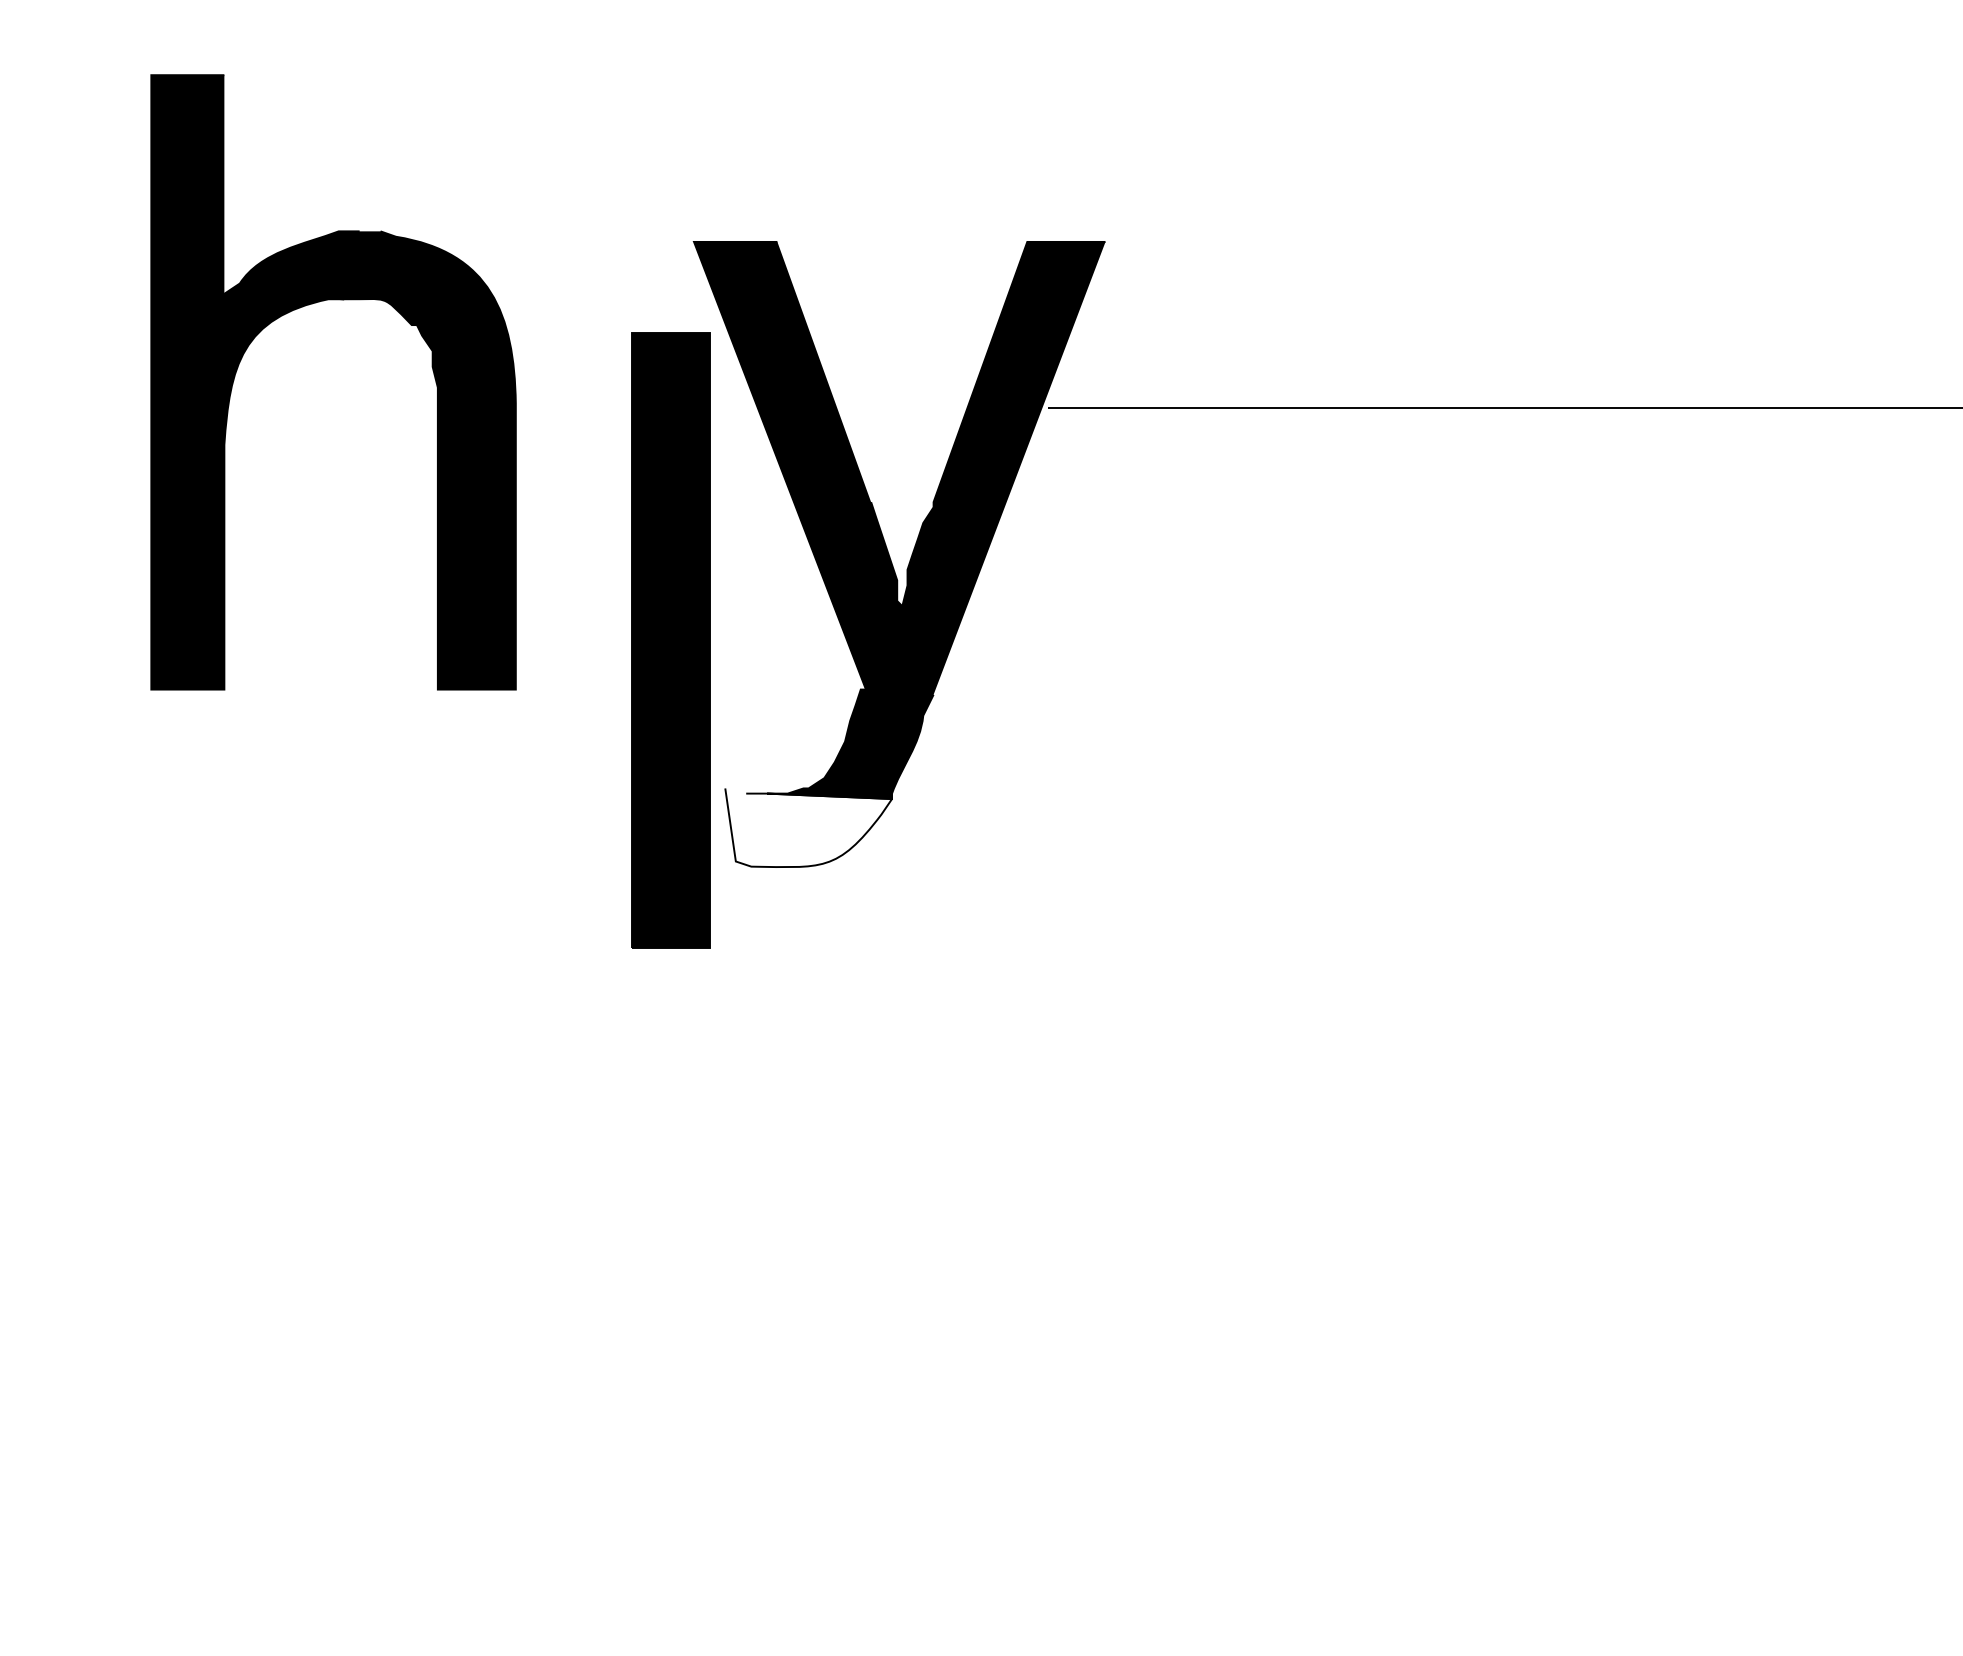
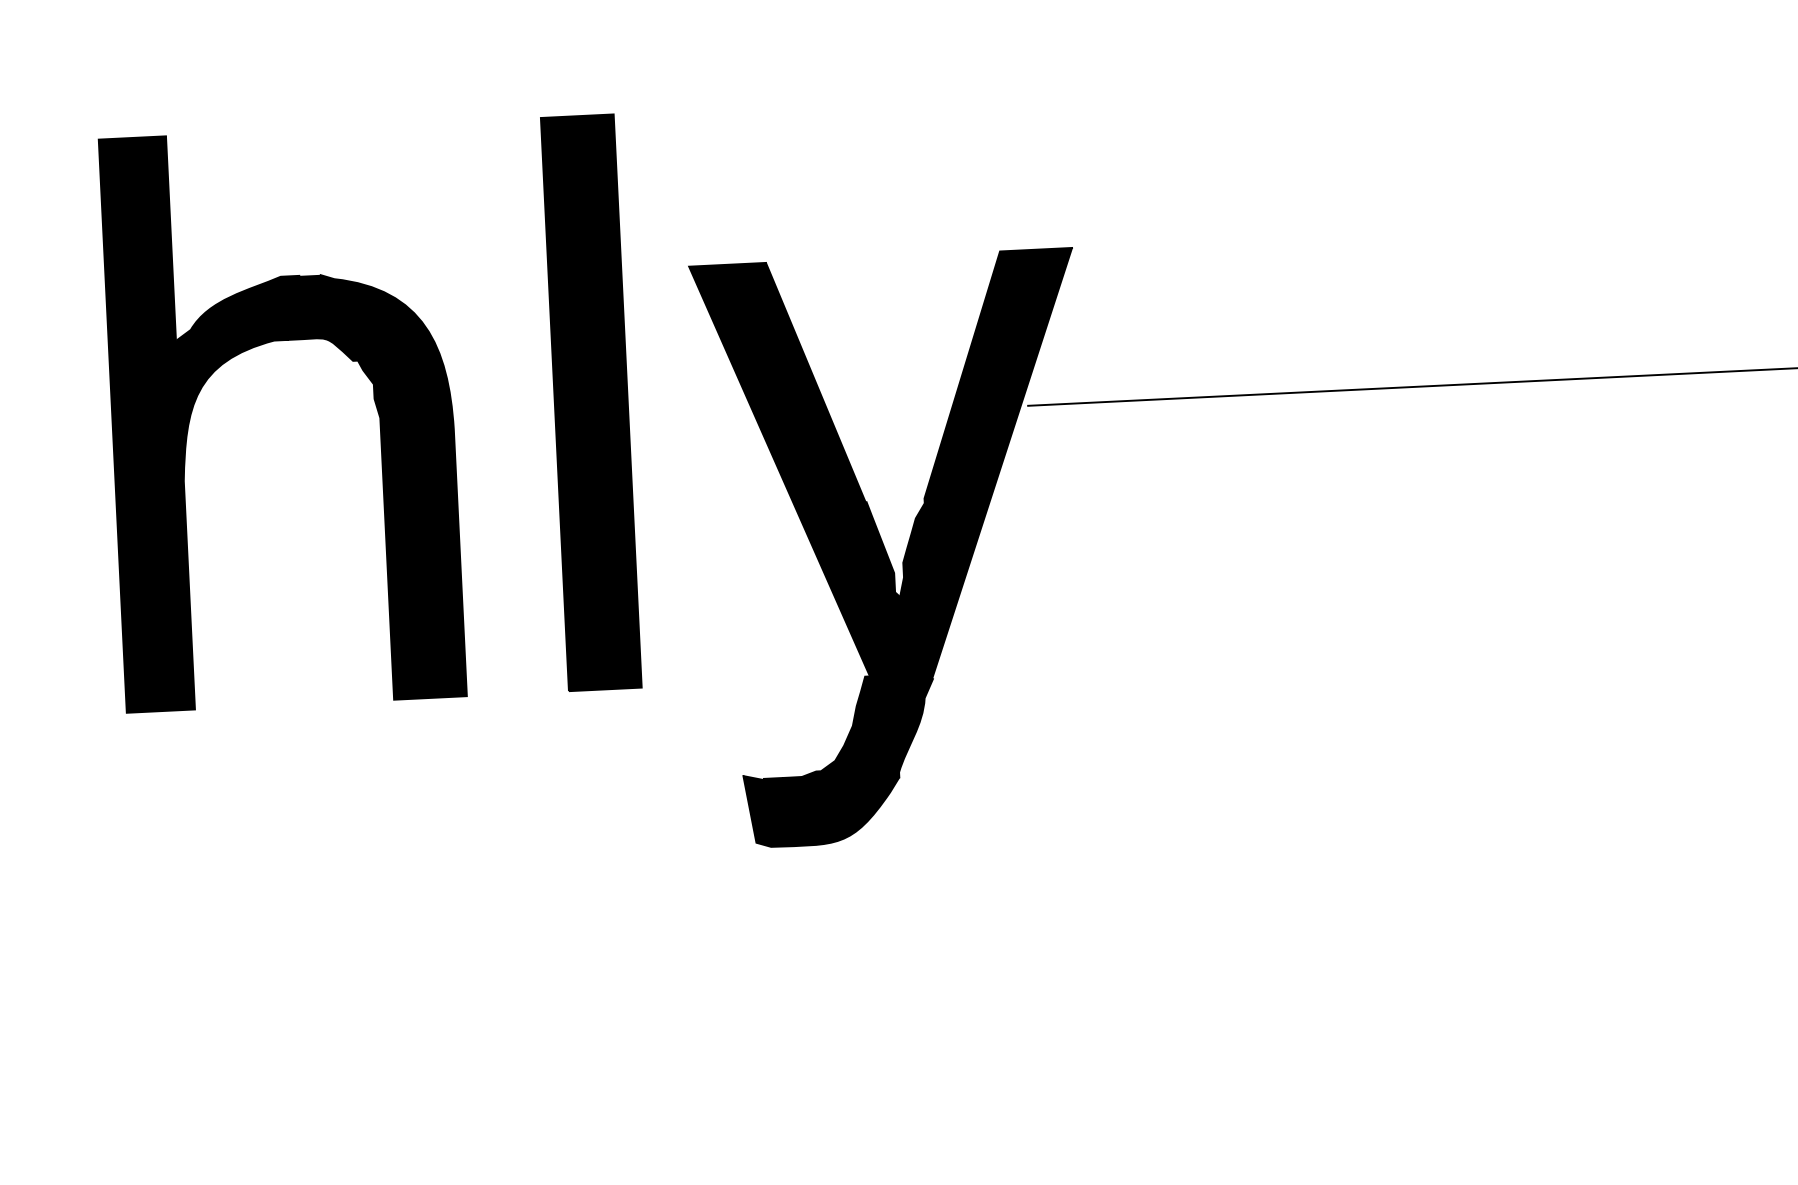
part: (309, 305) -> (256, 347), moved
part: (670, 640) -> (590, 402), moved
fill: (808, 827) -> (822, 807), added

